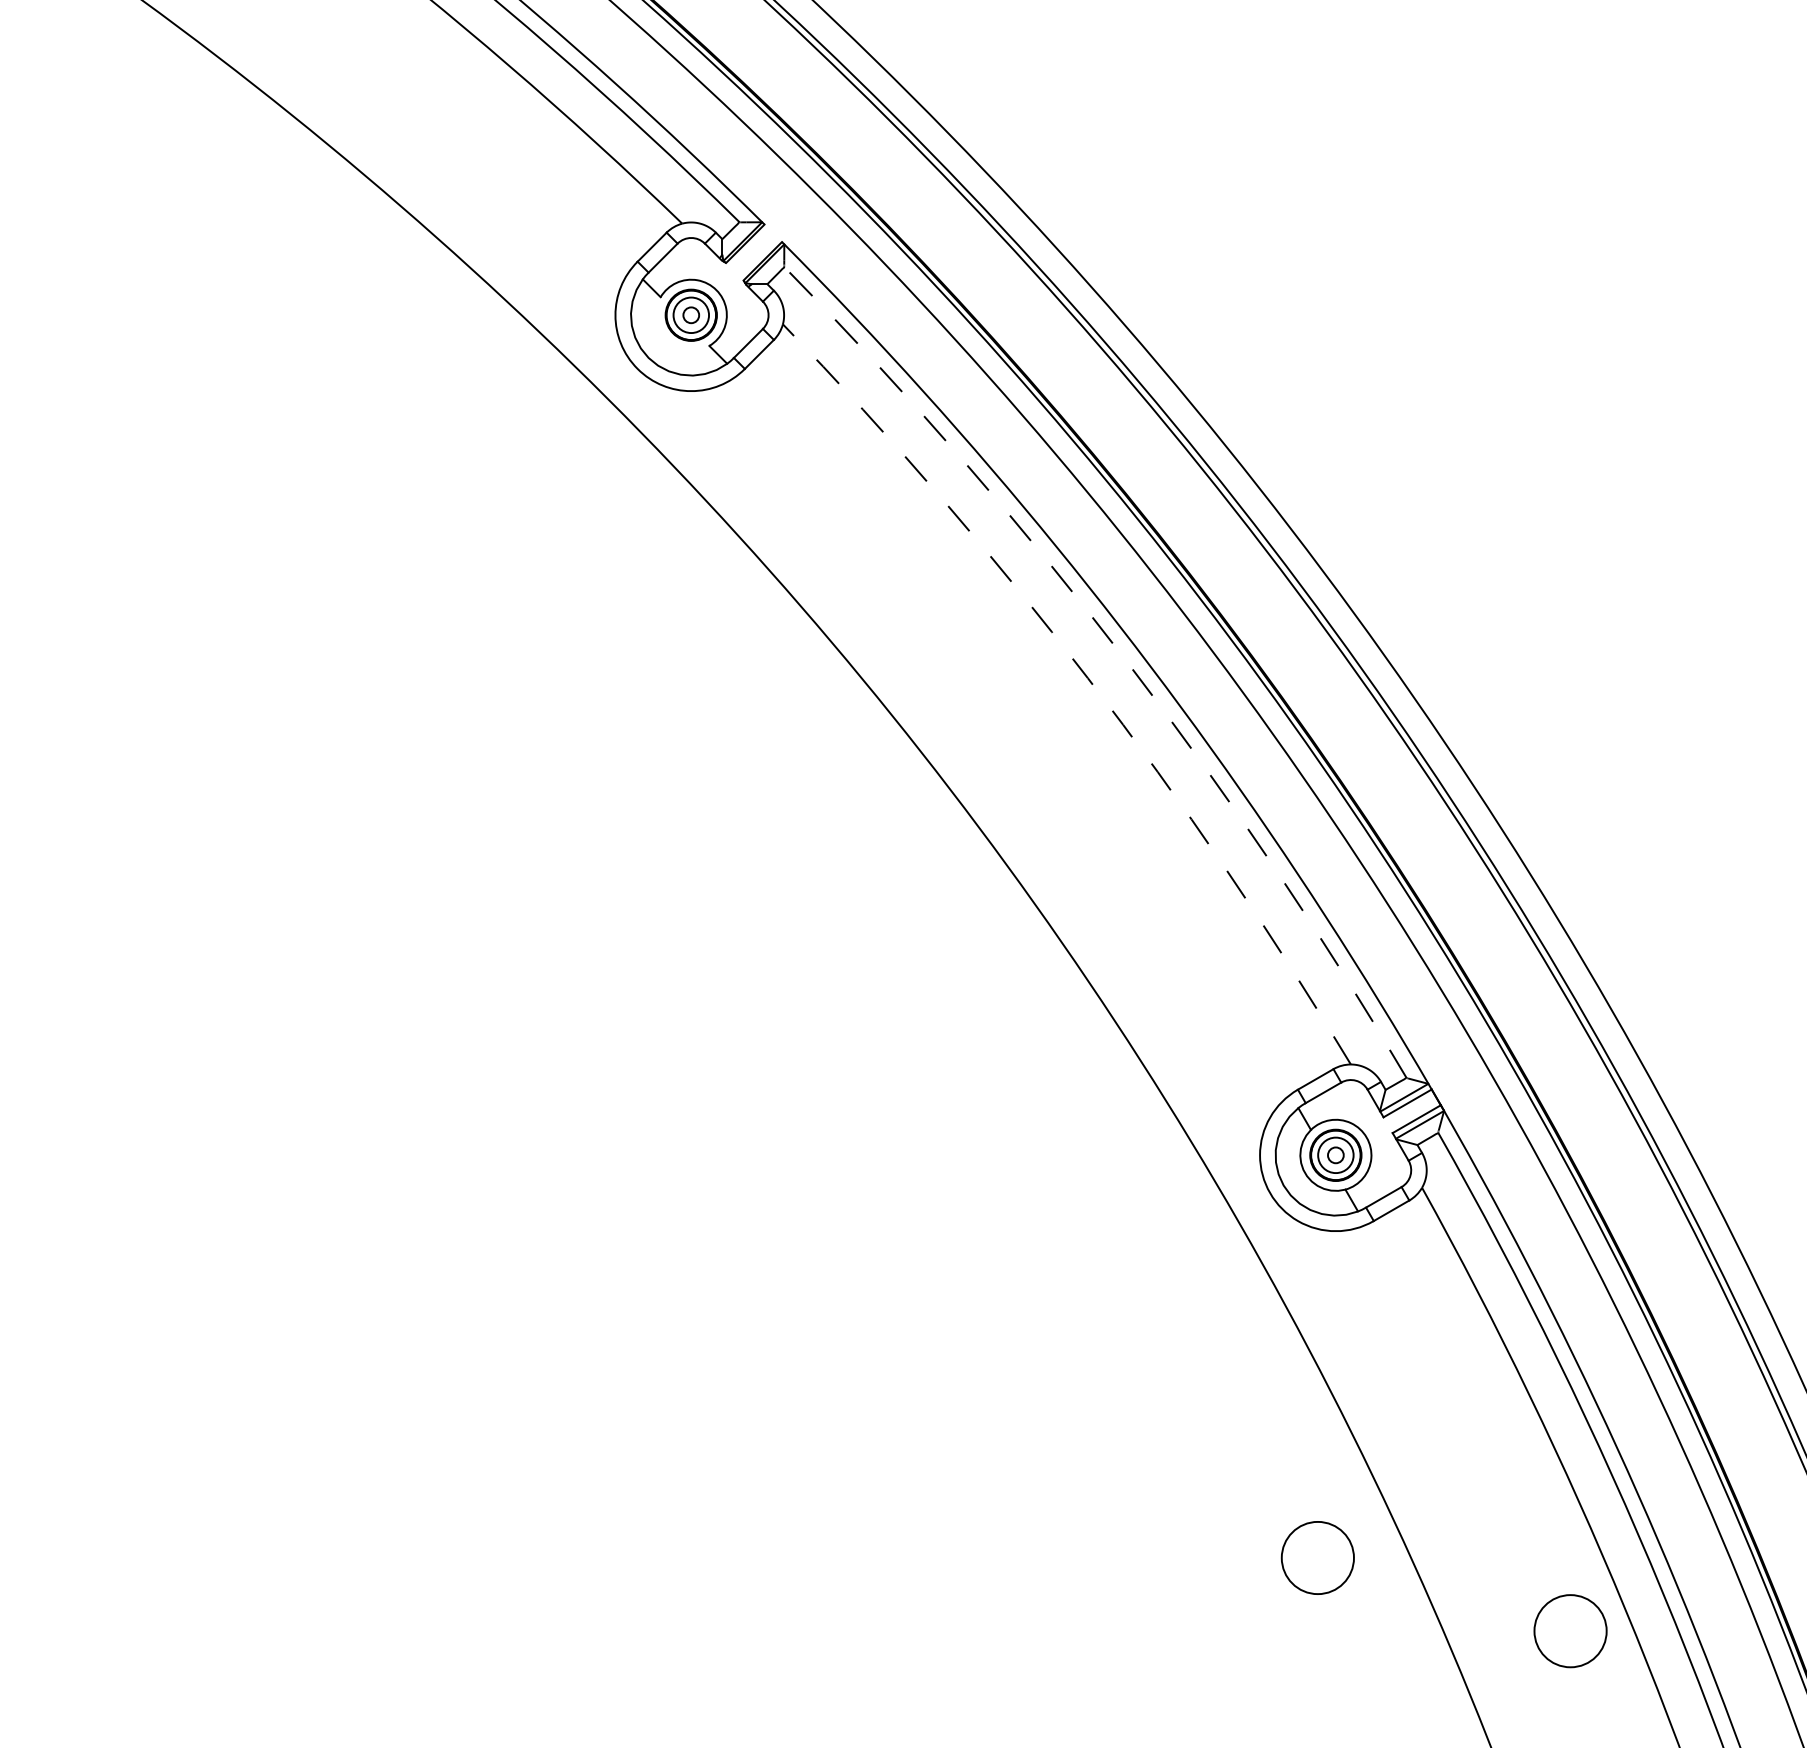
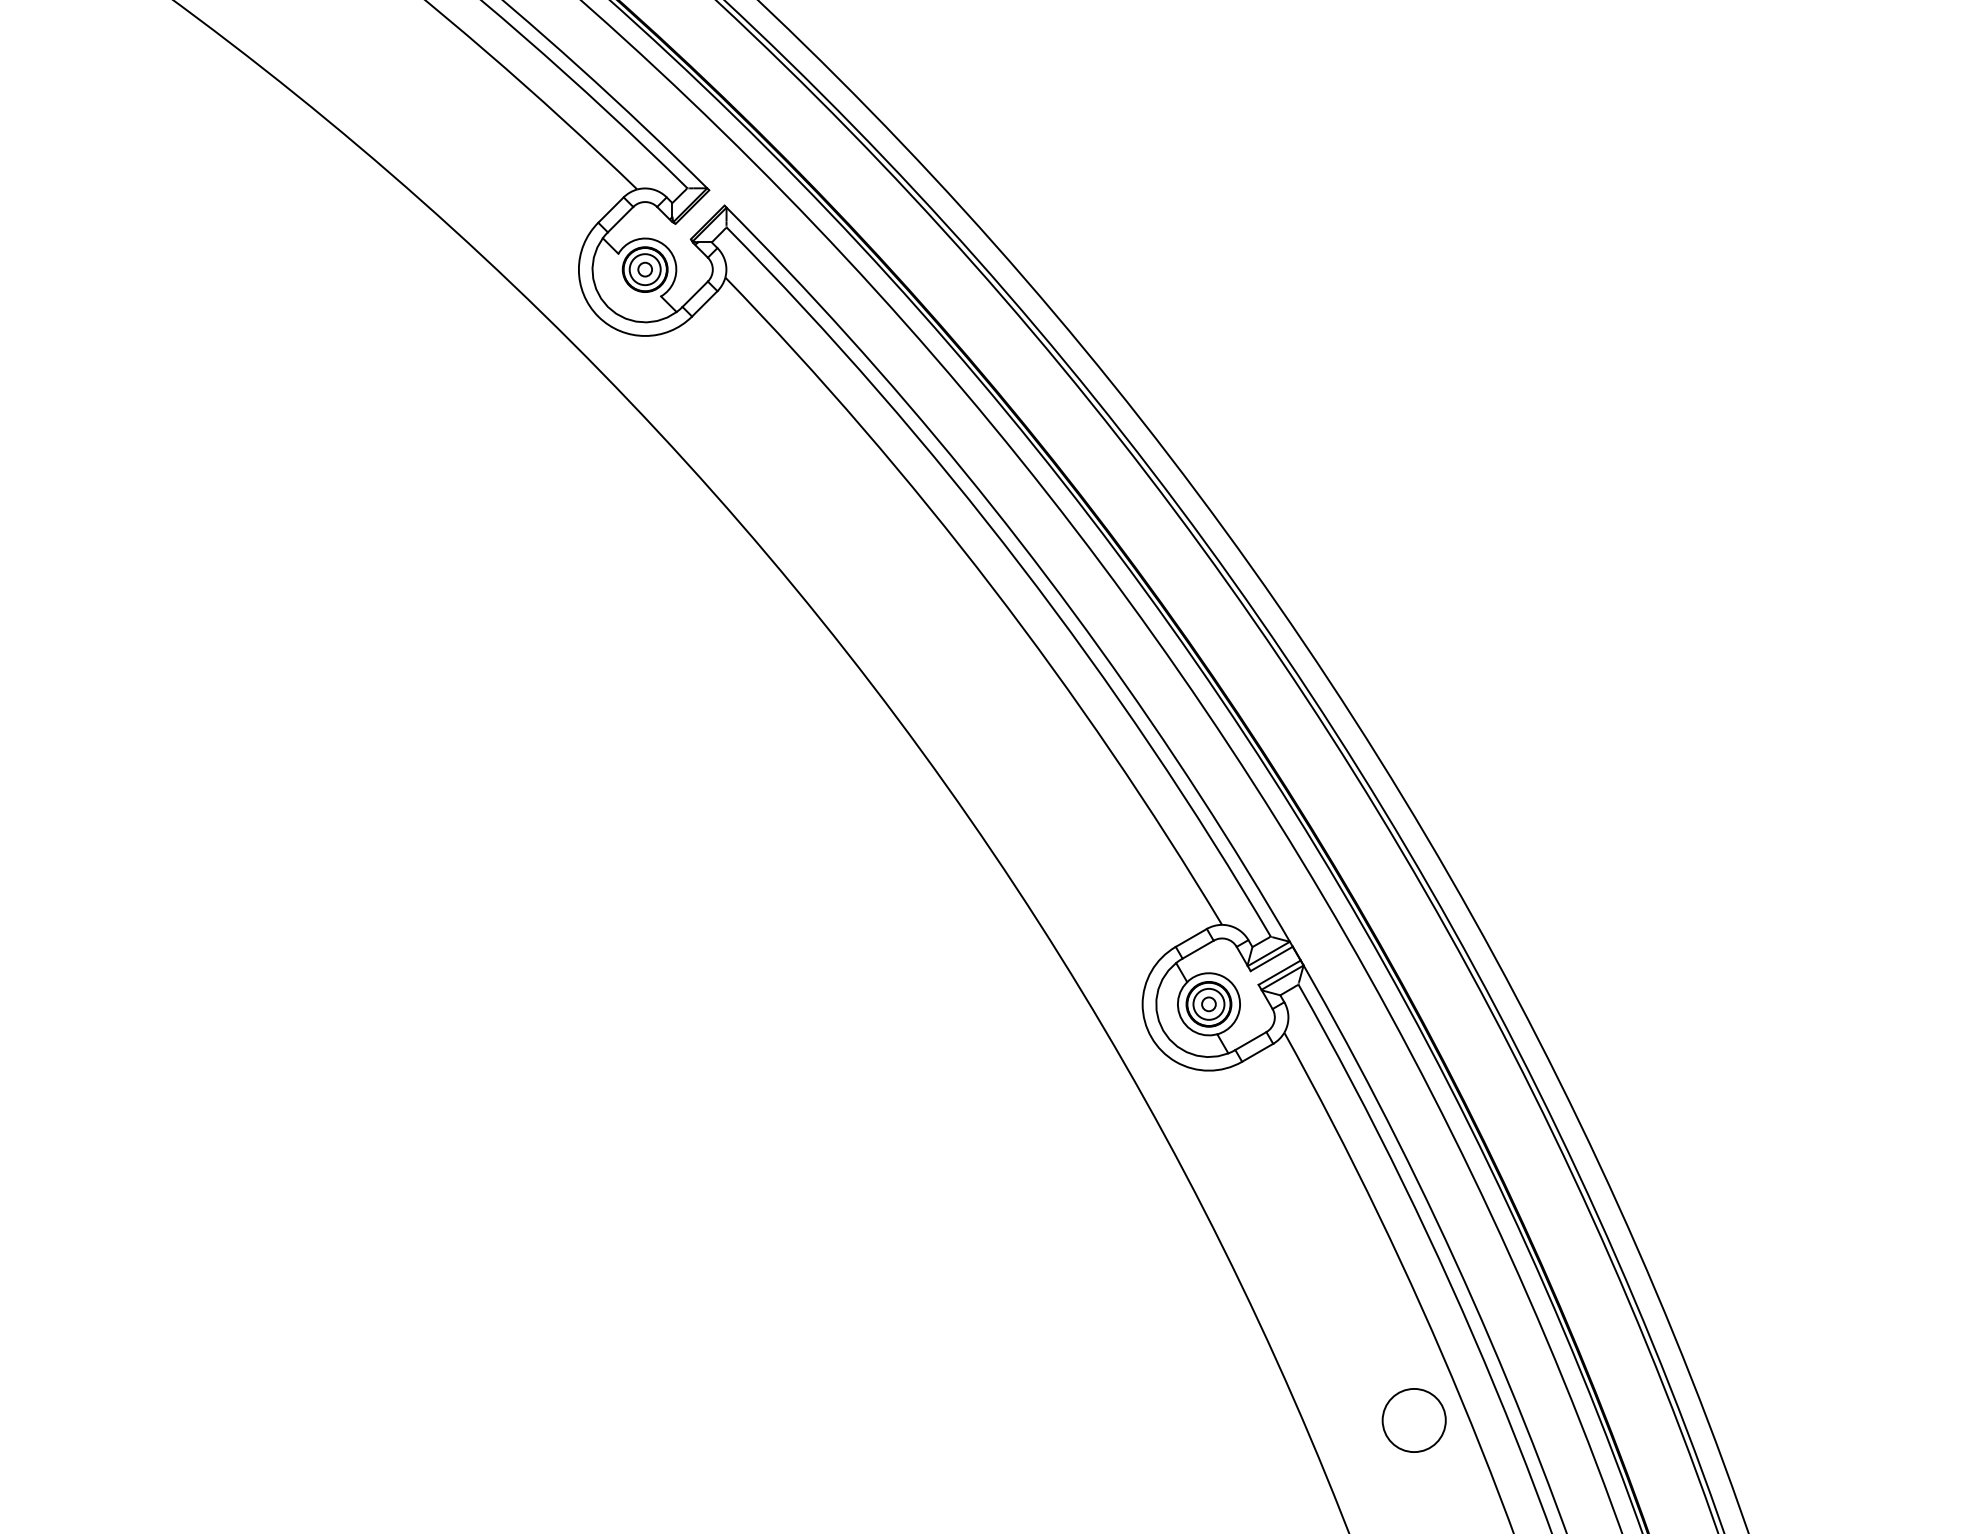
arc: (1120, 653) -> (1020, 565), dashed -> solid
arc: (1088, 678) -> (992, 587), dashed -> solid
circle: (1317, 1558) -> (1192, 1356), removed

